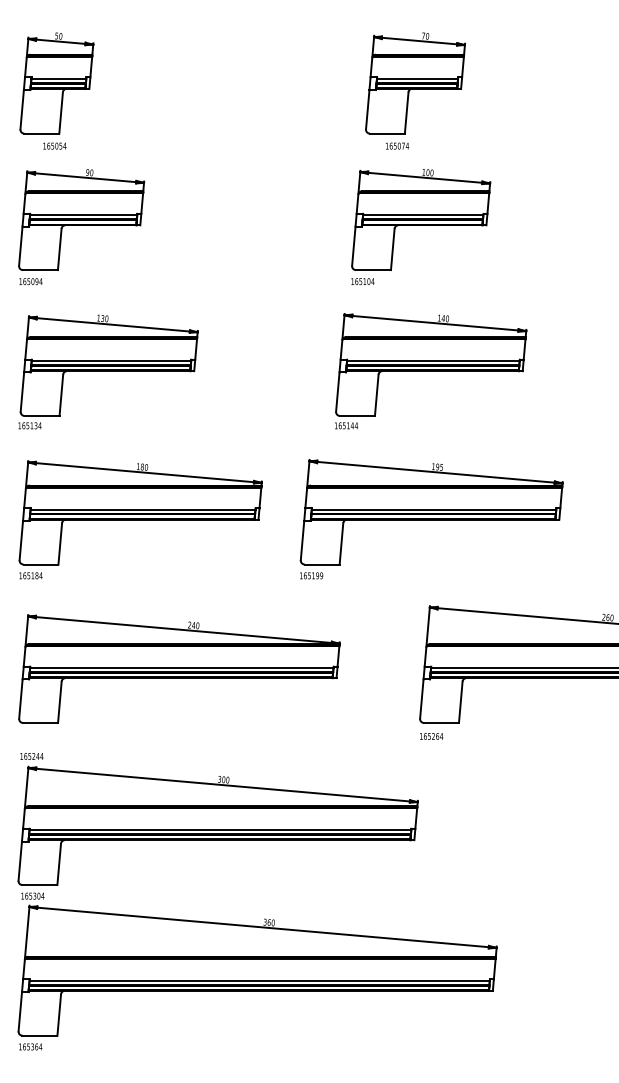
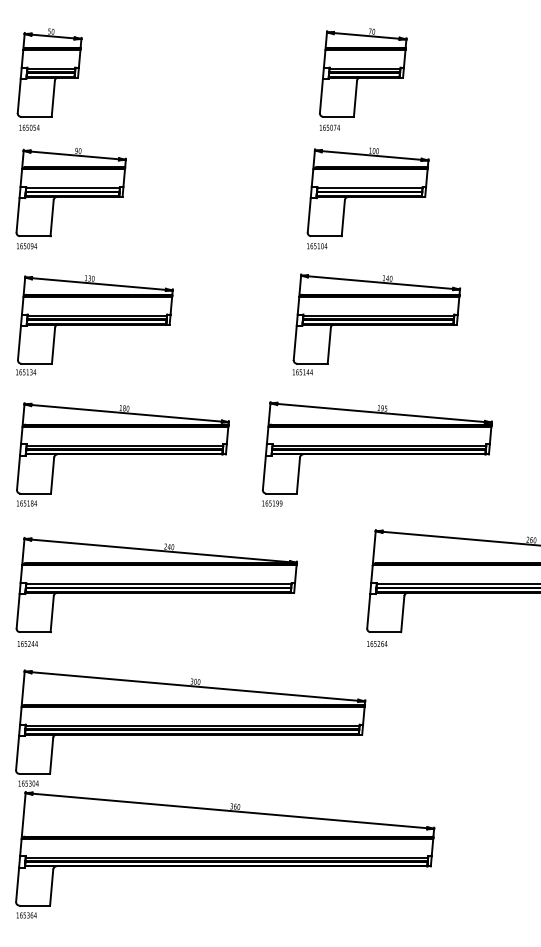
text: (54, 145) -> (29, 127), moved
text: (397, 145) -> (329, 127), moved
text: (31, 756) -> (27, 644), moved

